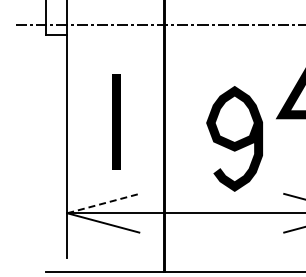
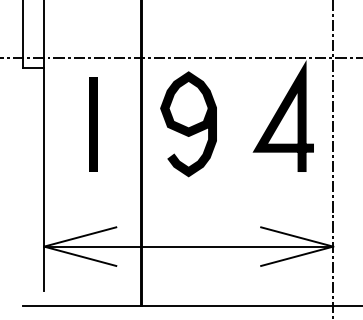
line: (116, 122) -> (93, 124), moved
curve: (233, 141) -> (187, 126), moved
line: (103, 203) -> (80, 236), dashed -> solid

